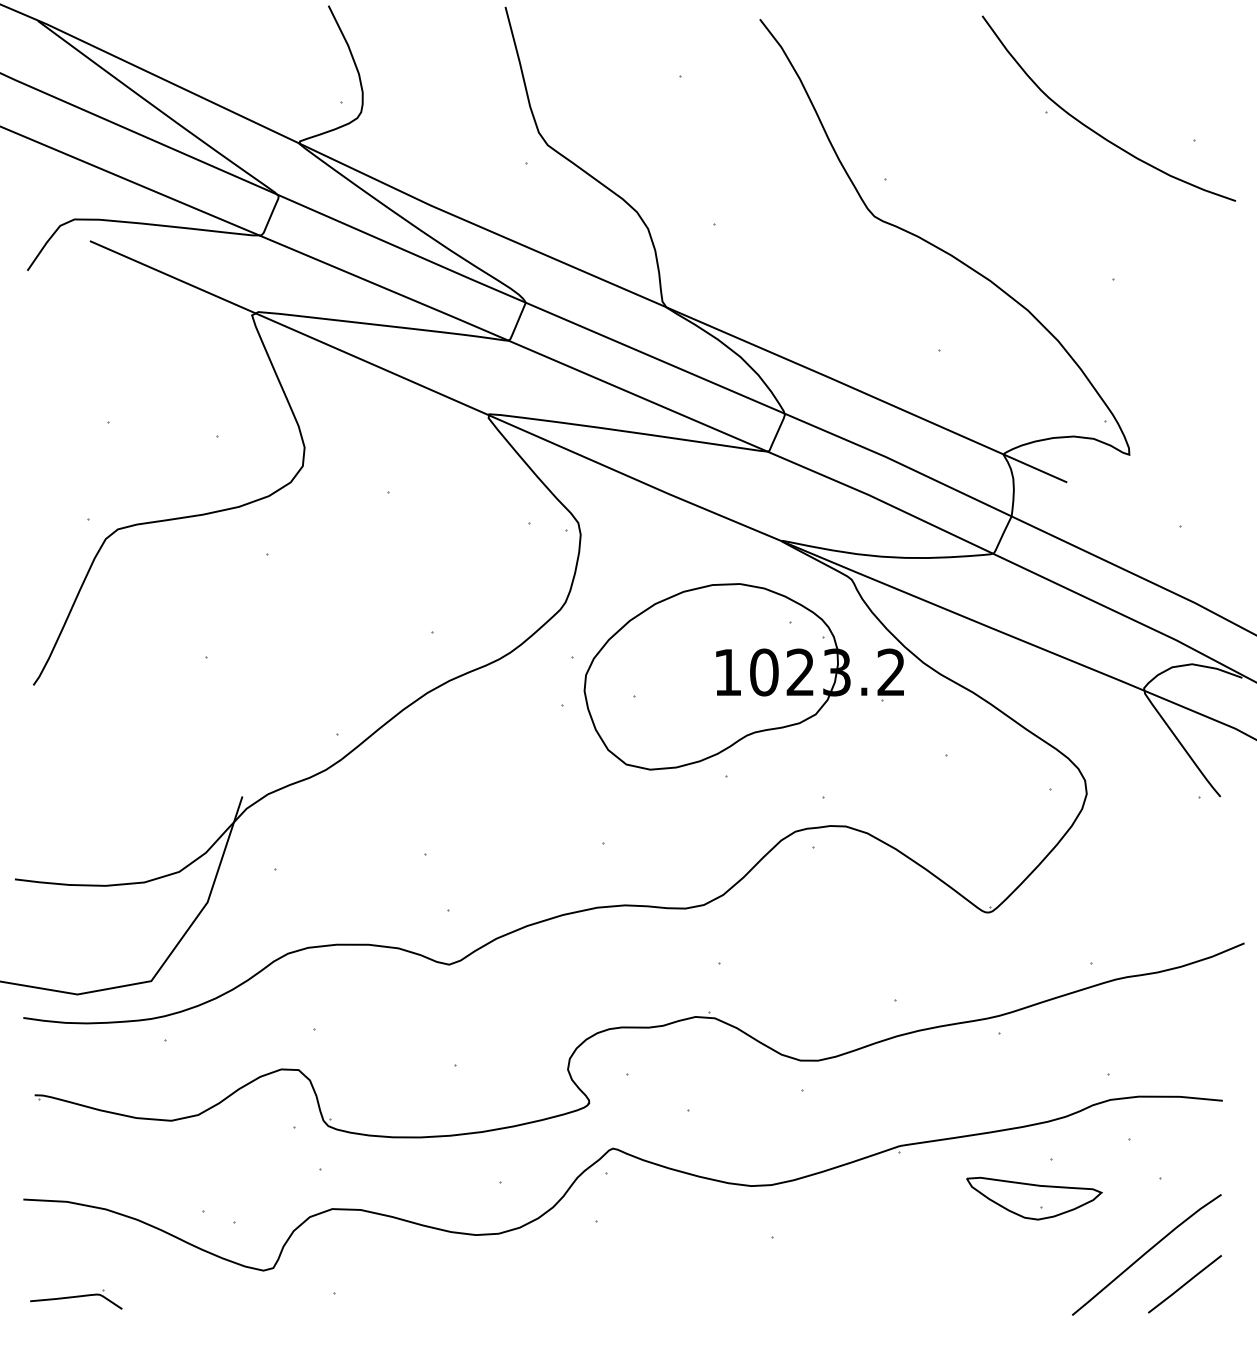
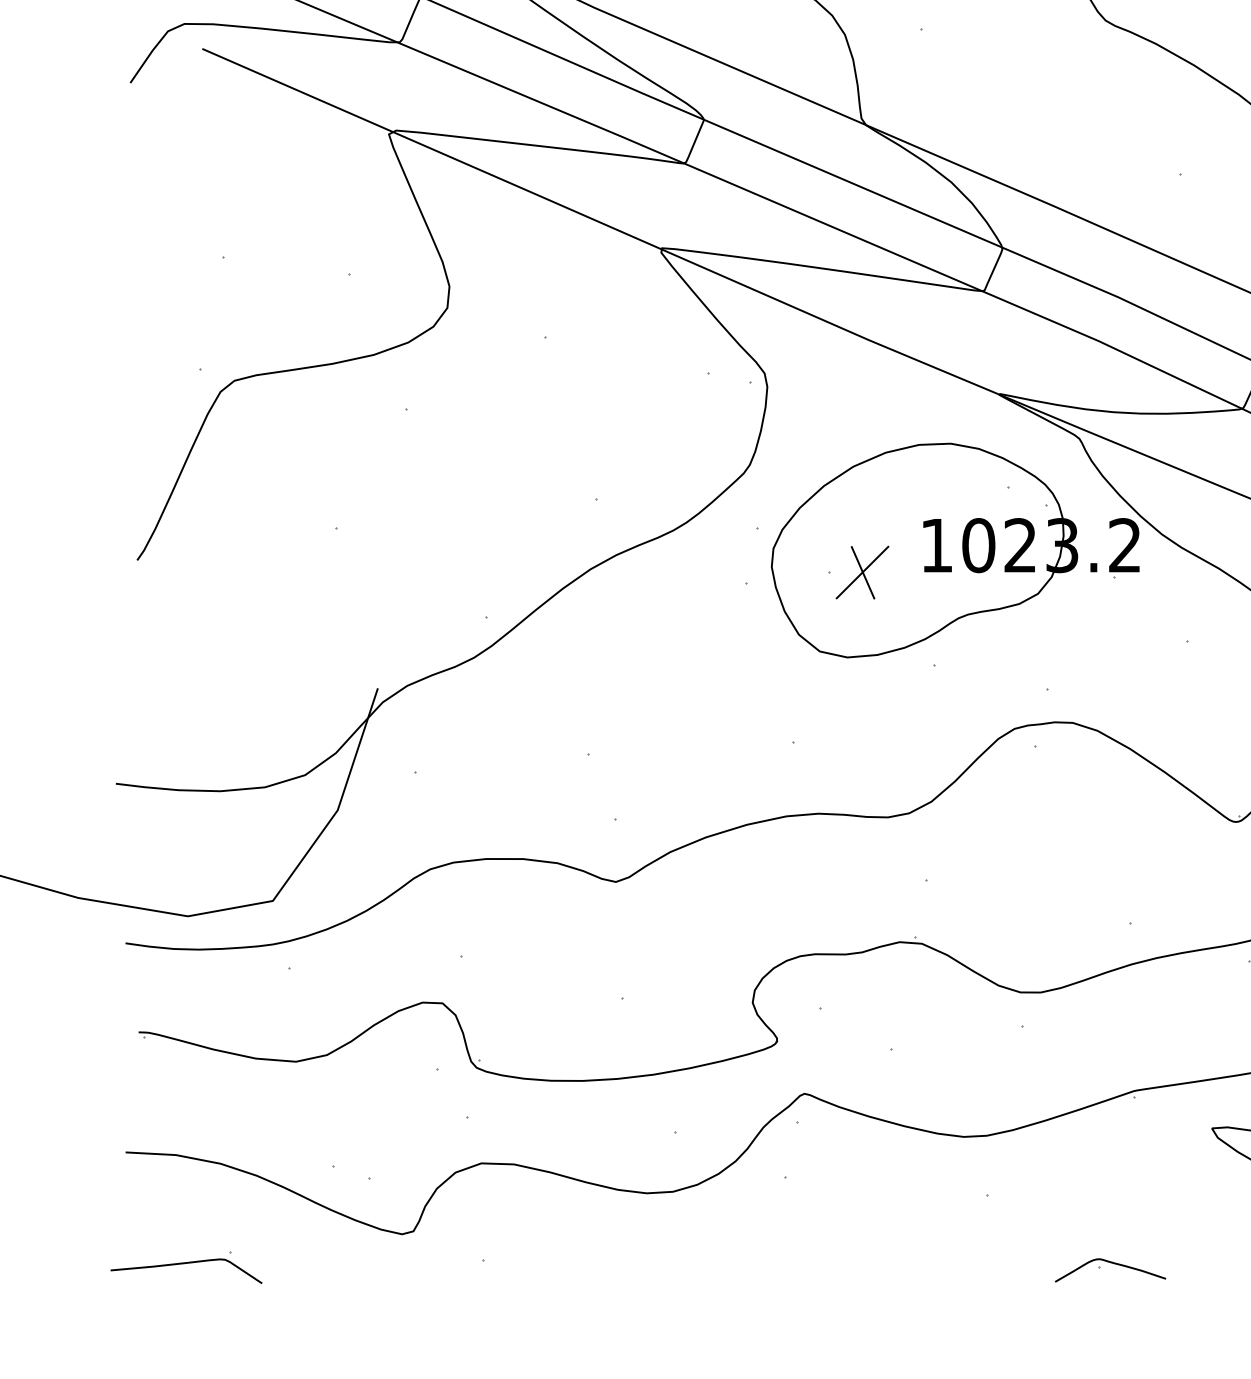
part: (663, 695) -> (862, 572), added
part: (76, 1299) -> (186, 1267), size x1.43
part: (878, 1301) -> (1110, 1269), added

